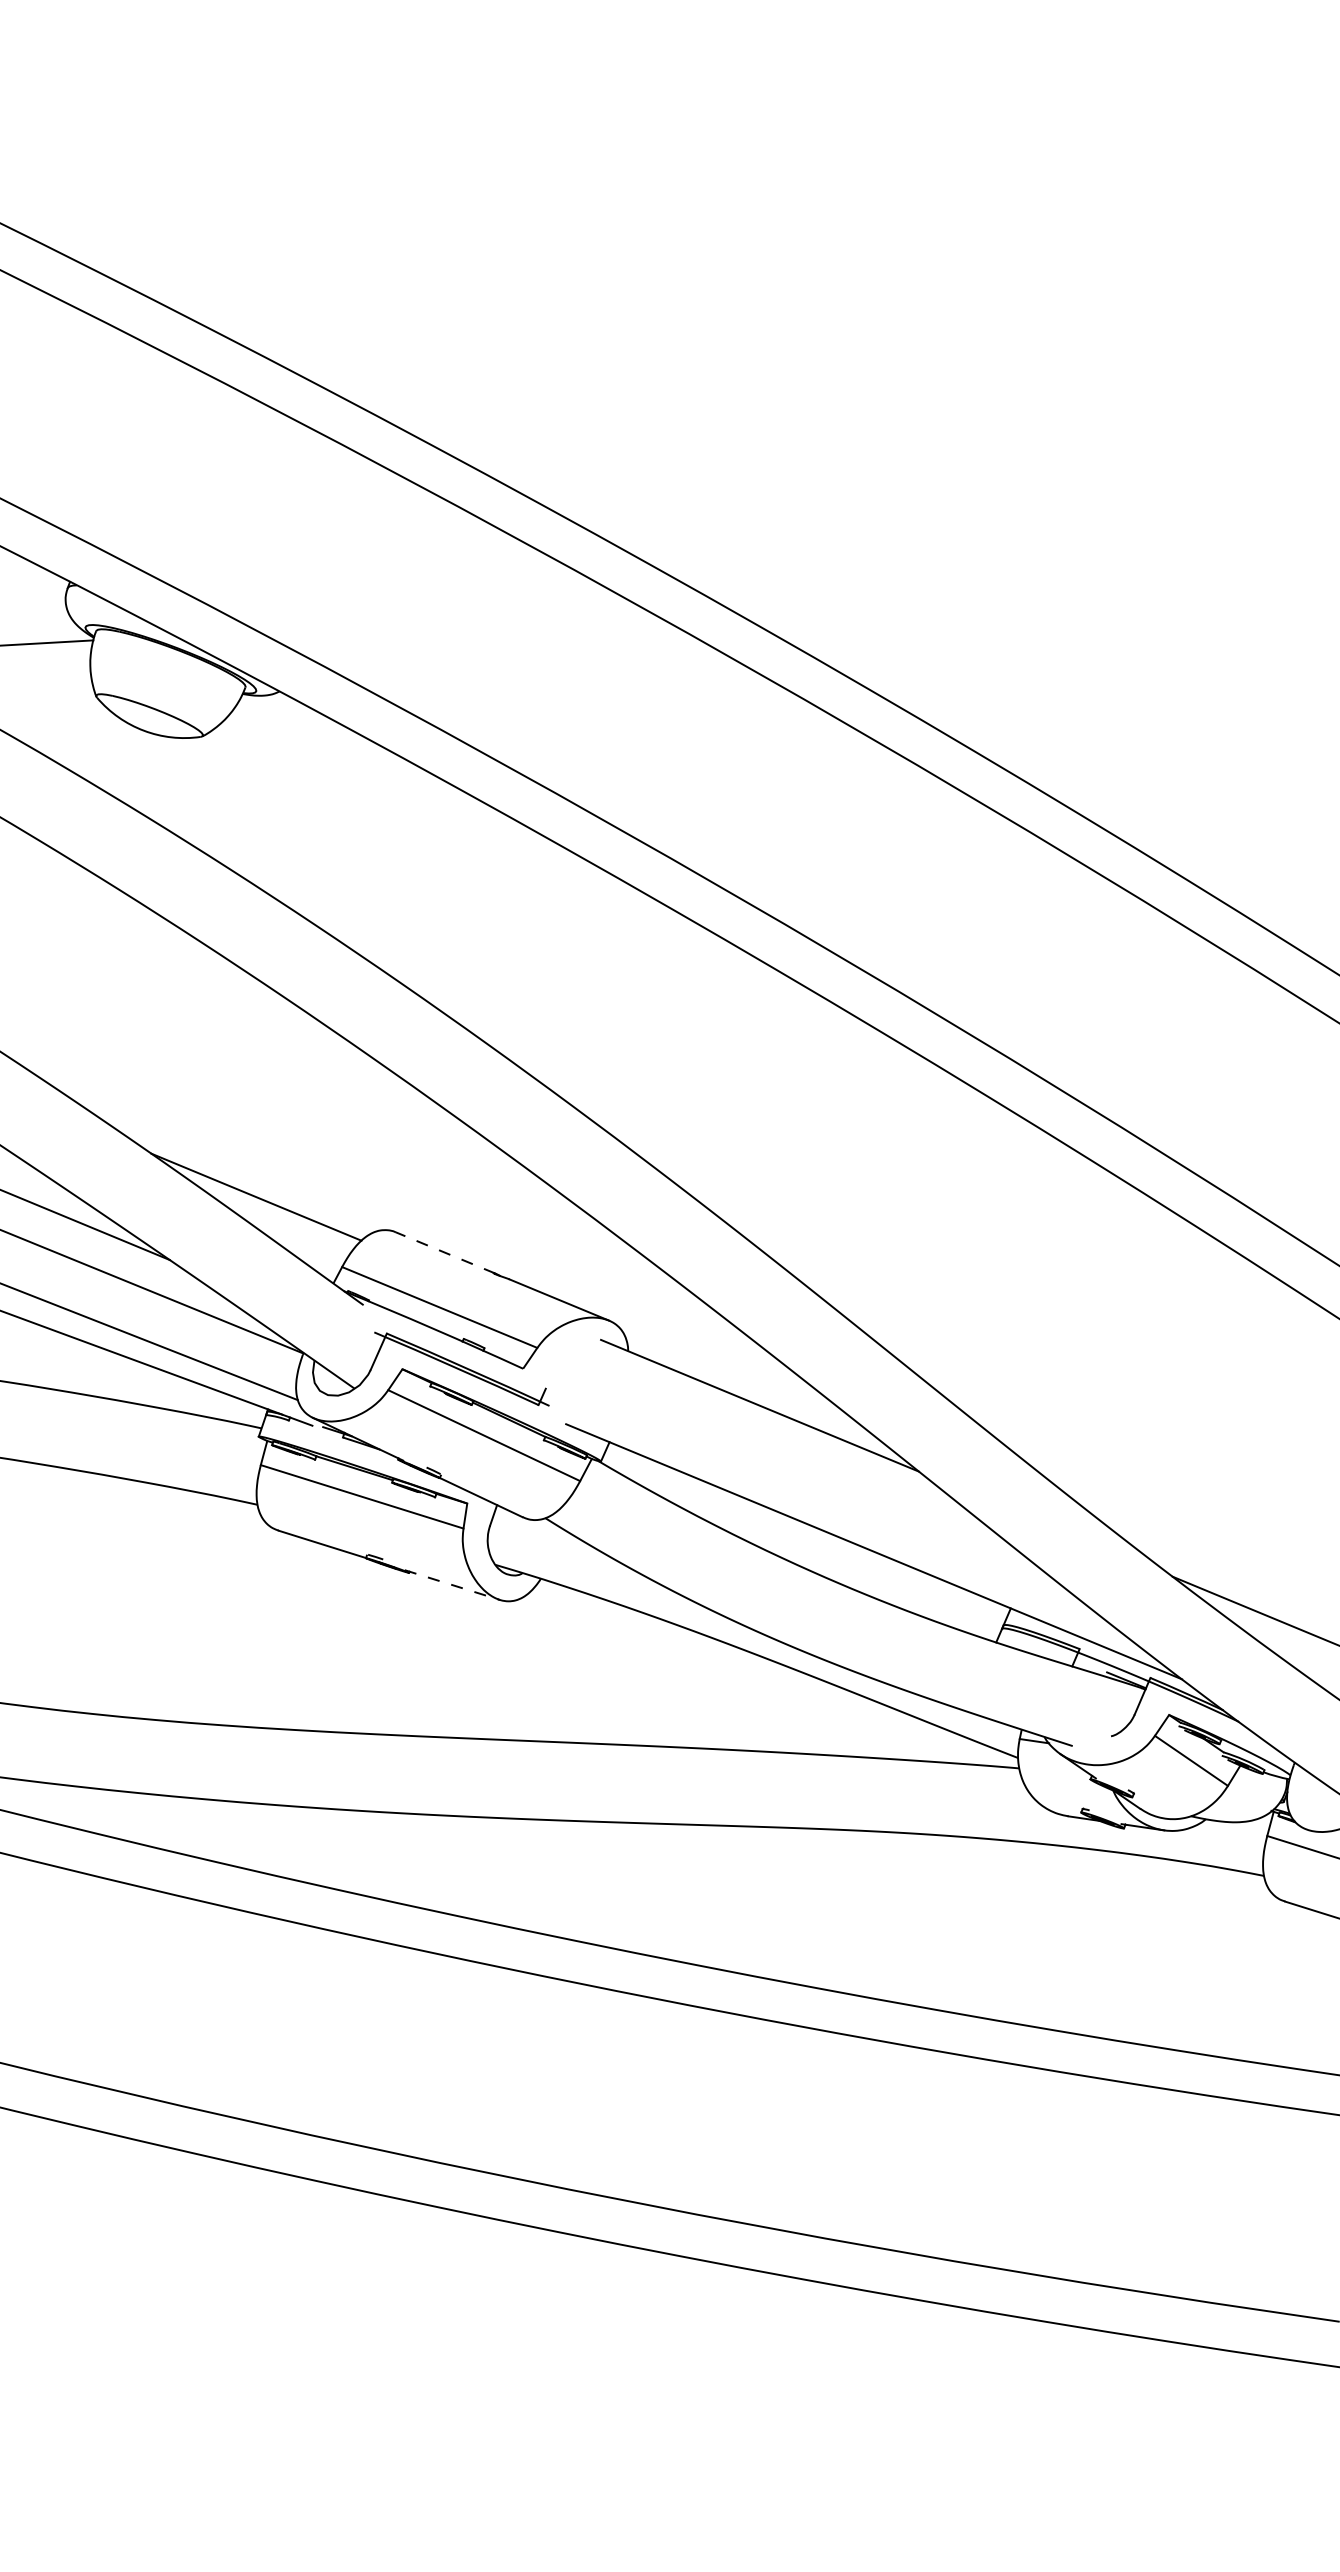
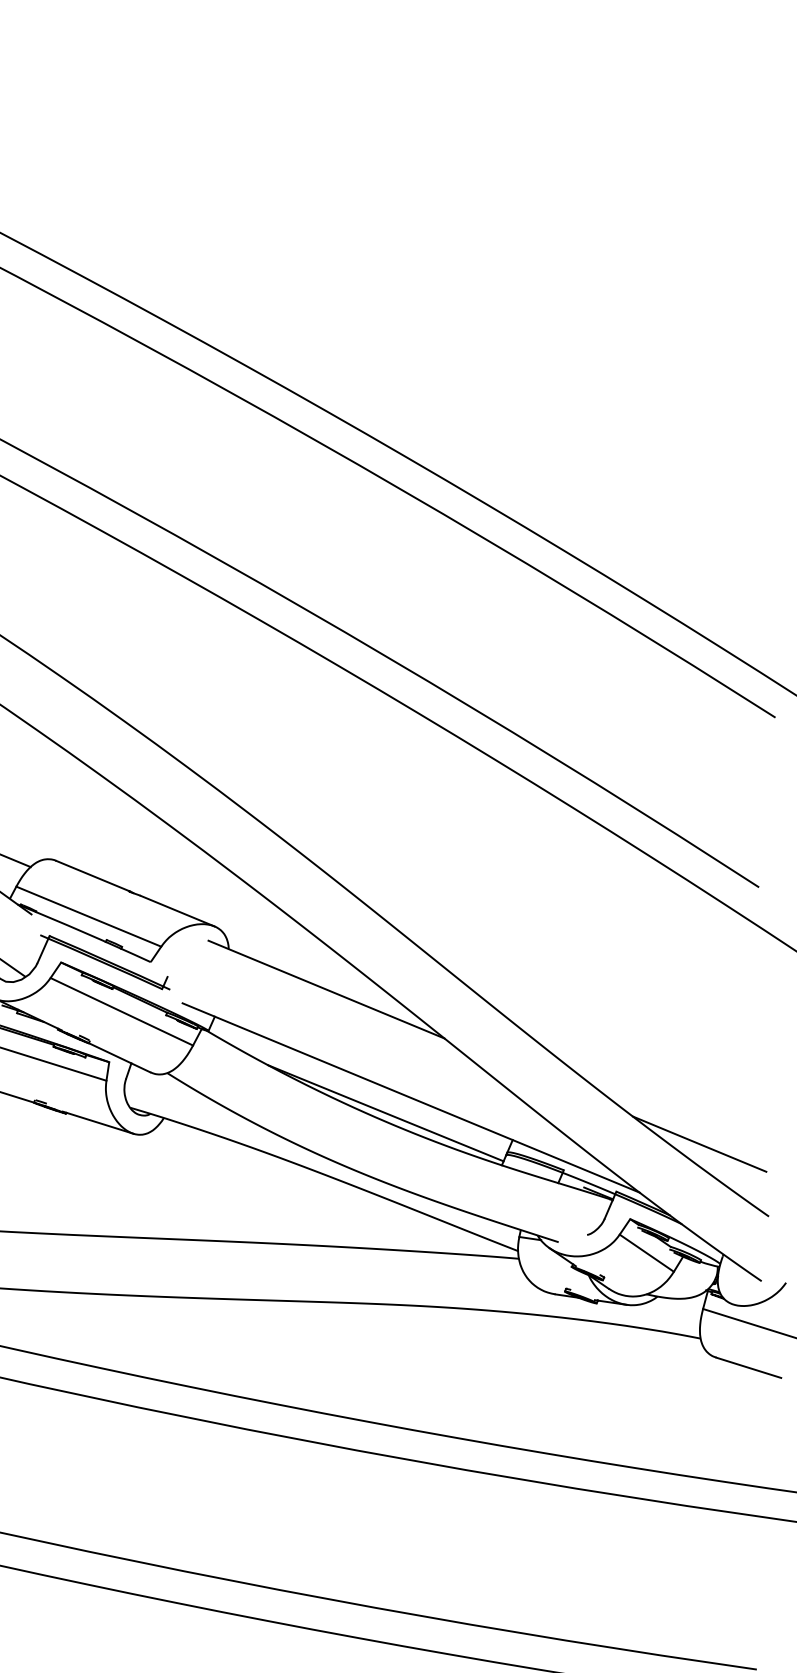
line: (445, 1252) -> (93, 875), dashed -> solid
line: (839, 1572) -> (385, 1113), added
line: (452, 1585) -> (98, 1123), dashed -> solid

